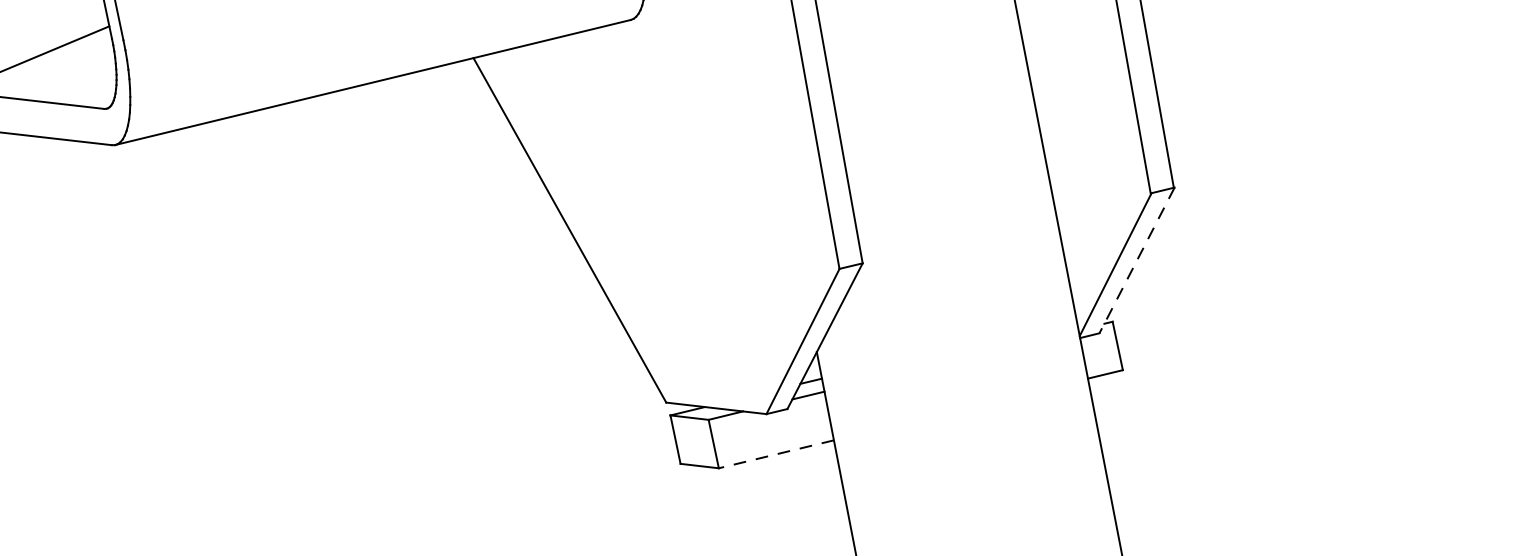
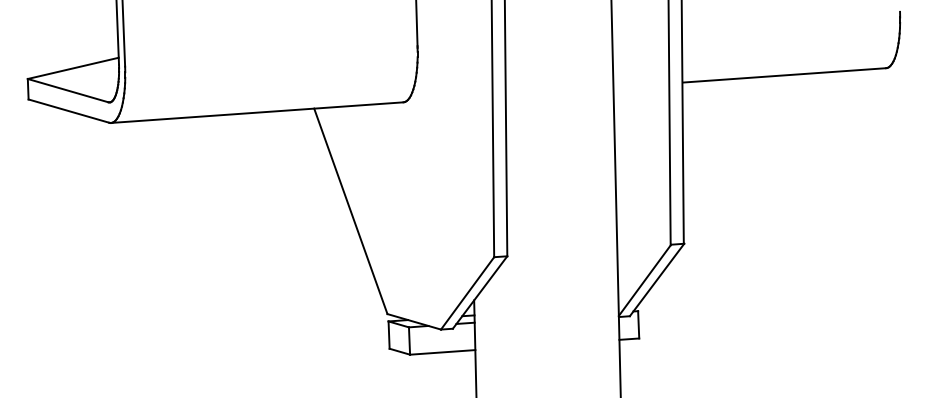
line: (1136, 261) -> (656, 280), dashed -> solid
line: (776, 454) -> (442, 352), dashed -> solid

